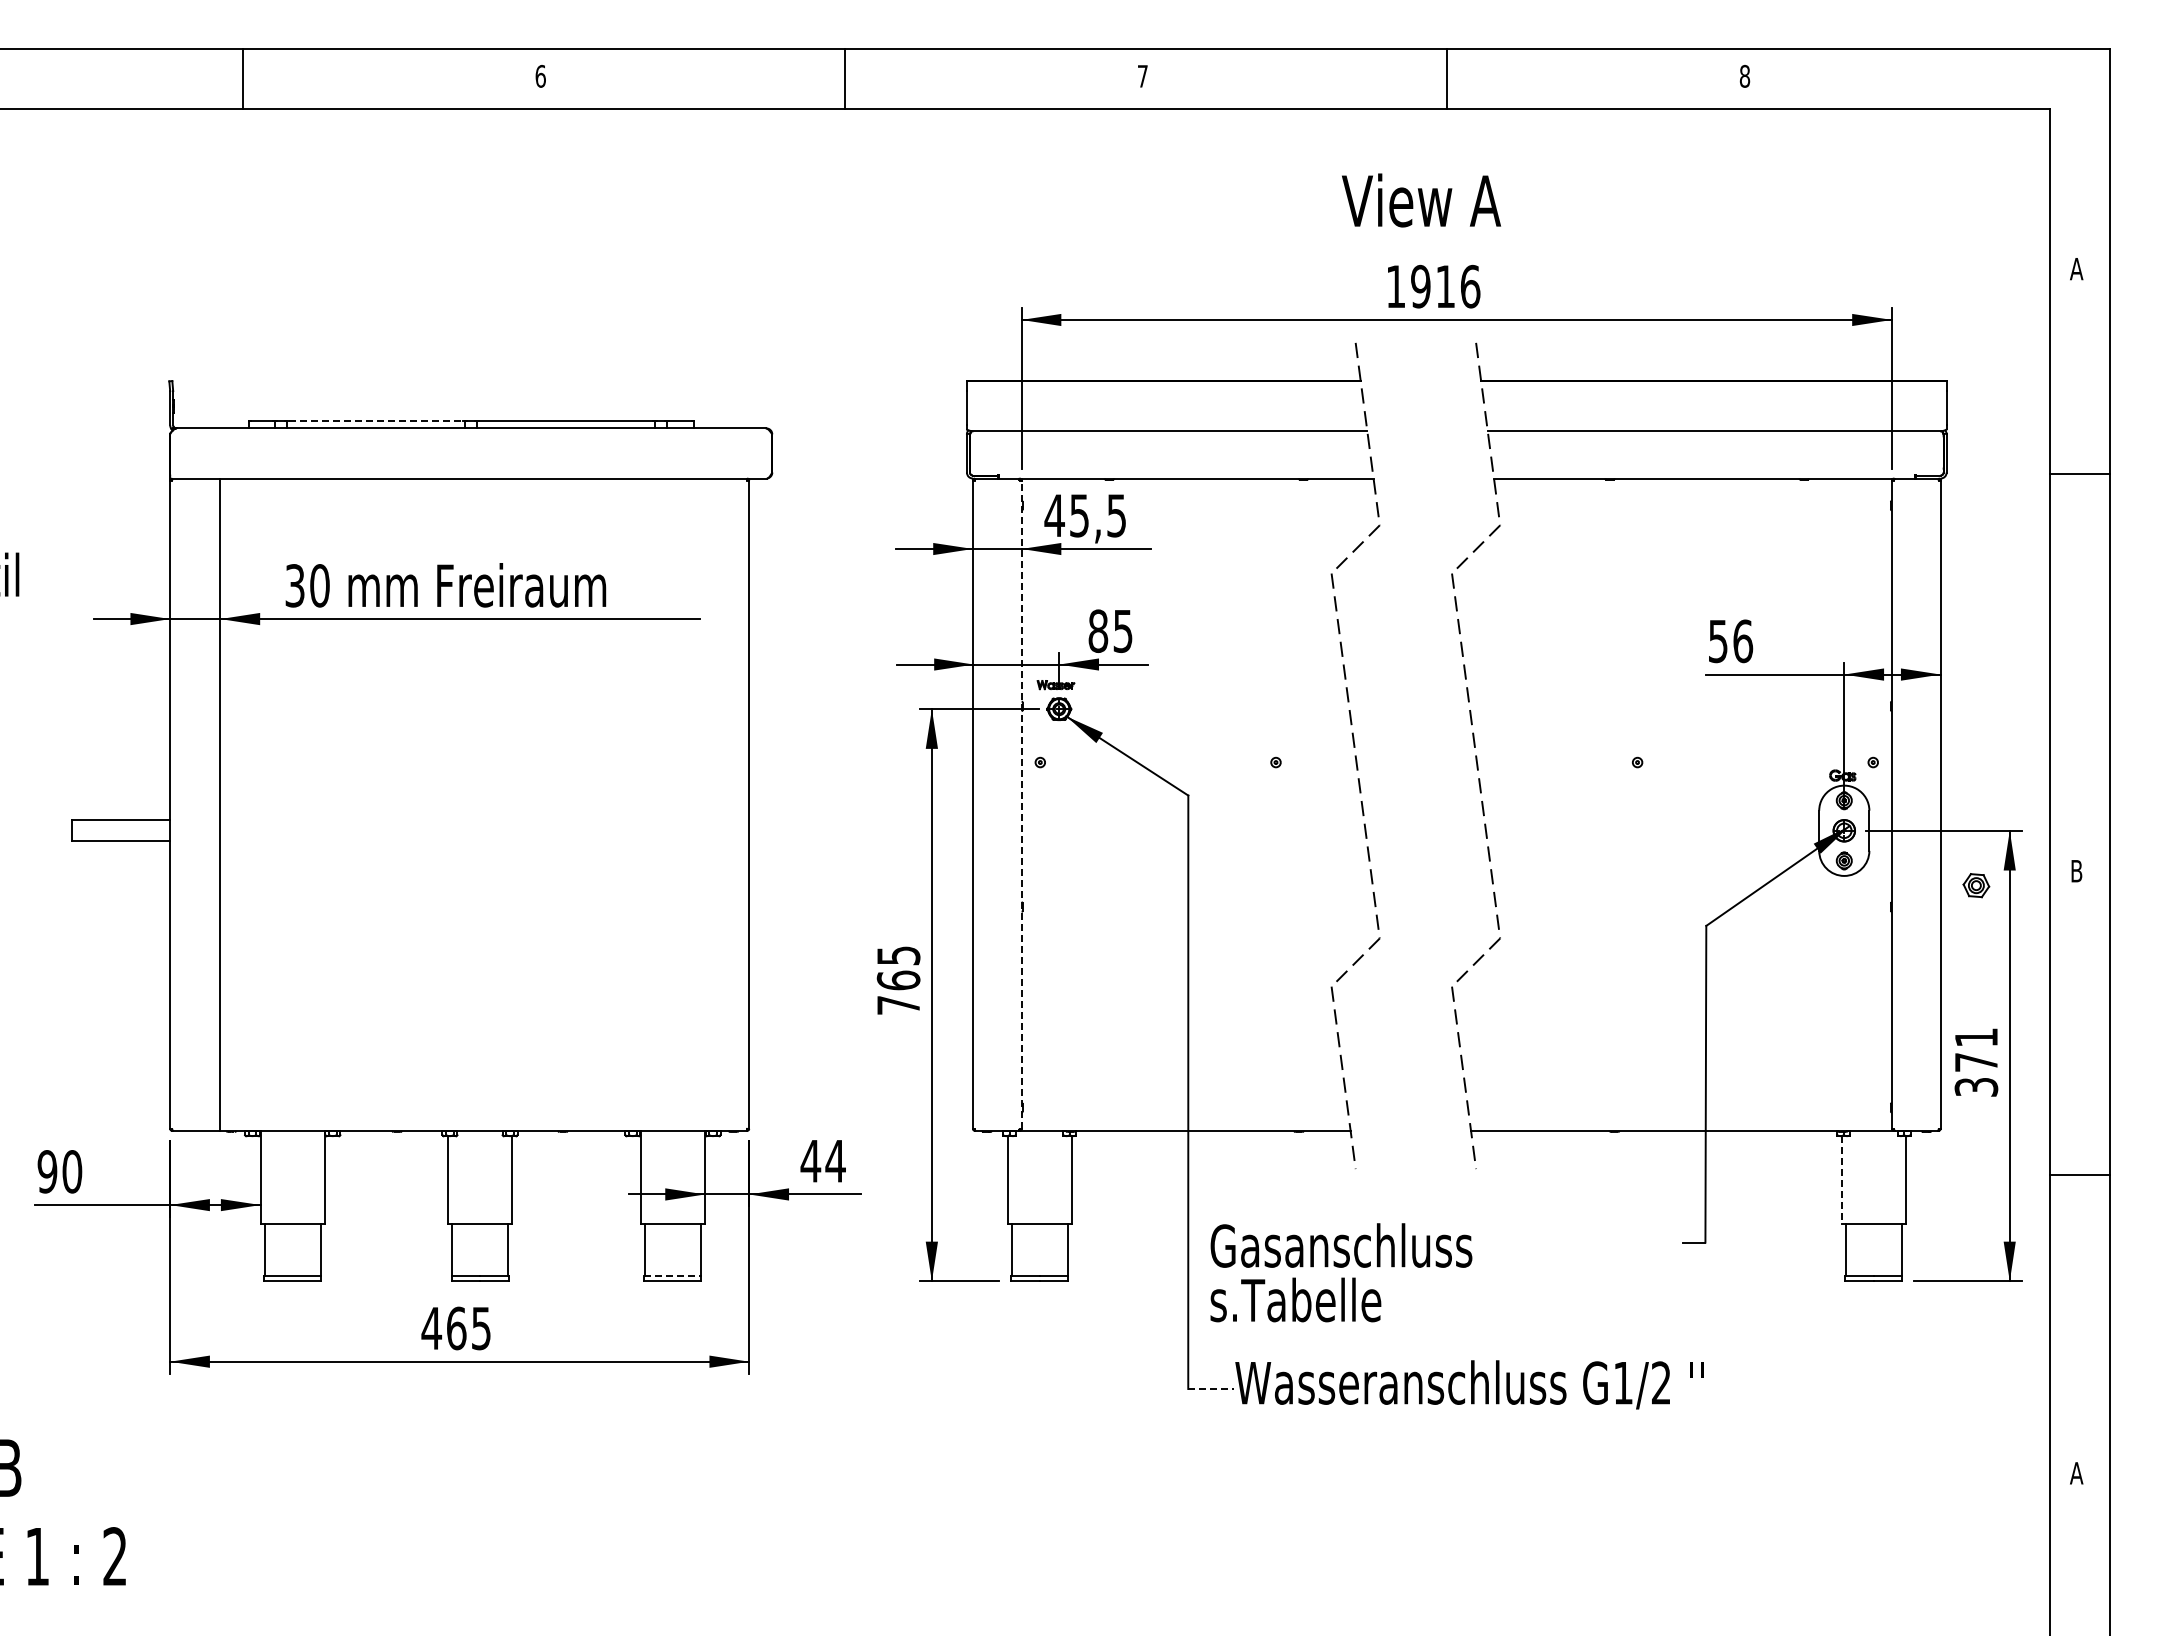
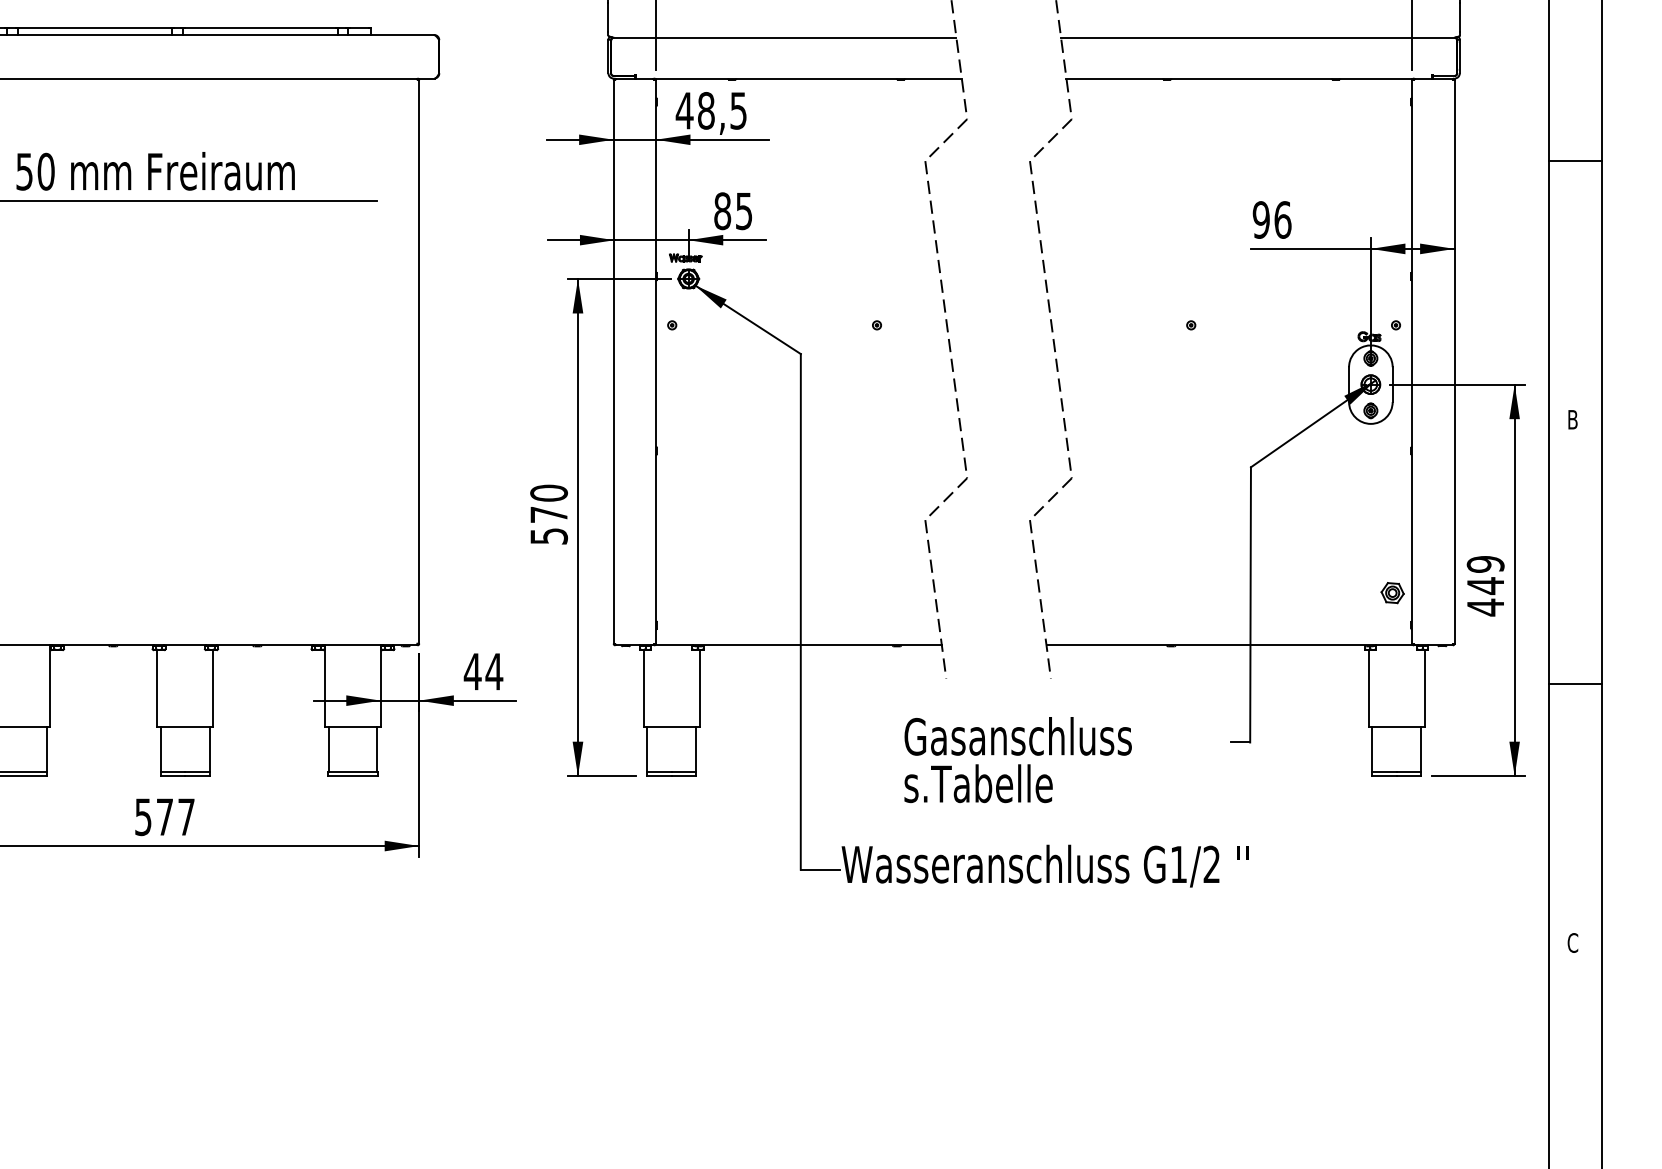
line: (376, 420) -> (95, 28), dashed -> solid
line: (2079, 474) -> (1575, 161), moved
text: (1079, 515) -> (706, 110), 45,5 -> 48,5
text: (295, 585) -> (24, 171), 30 -> 50
text: (1717, 640) -> (1260, 219), 56 -> 96
line: (1021, 804) -> (655, 361), dashed -> solid
part: (1976, 885) -> (1392, 592), moved
text: (898, 980) -> (548, 514), 765 -> 570
text: (1976, 1062) -> (1485, 586), 371 -> 449
line: (1841, 1180) -> (1368, 688), dashed -> solid
text: (1341, 1272) -> (1018, 759), moved
line: (672, 1276) -> (352, 771), dashed -> solid
text: (455, 1328) -> (164, 817), 465 -> 577
line: (1210, 1388) -> (820, 869), dashed -> solid
text: (2076, 1472) -> (1572, 942), A -> C

